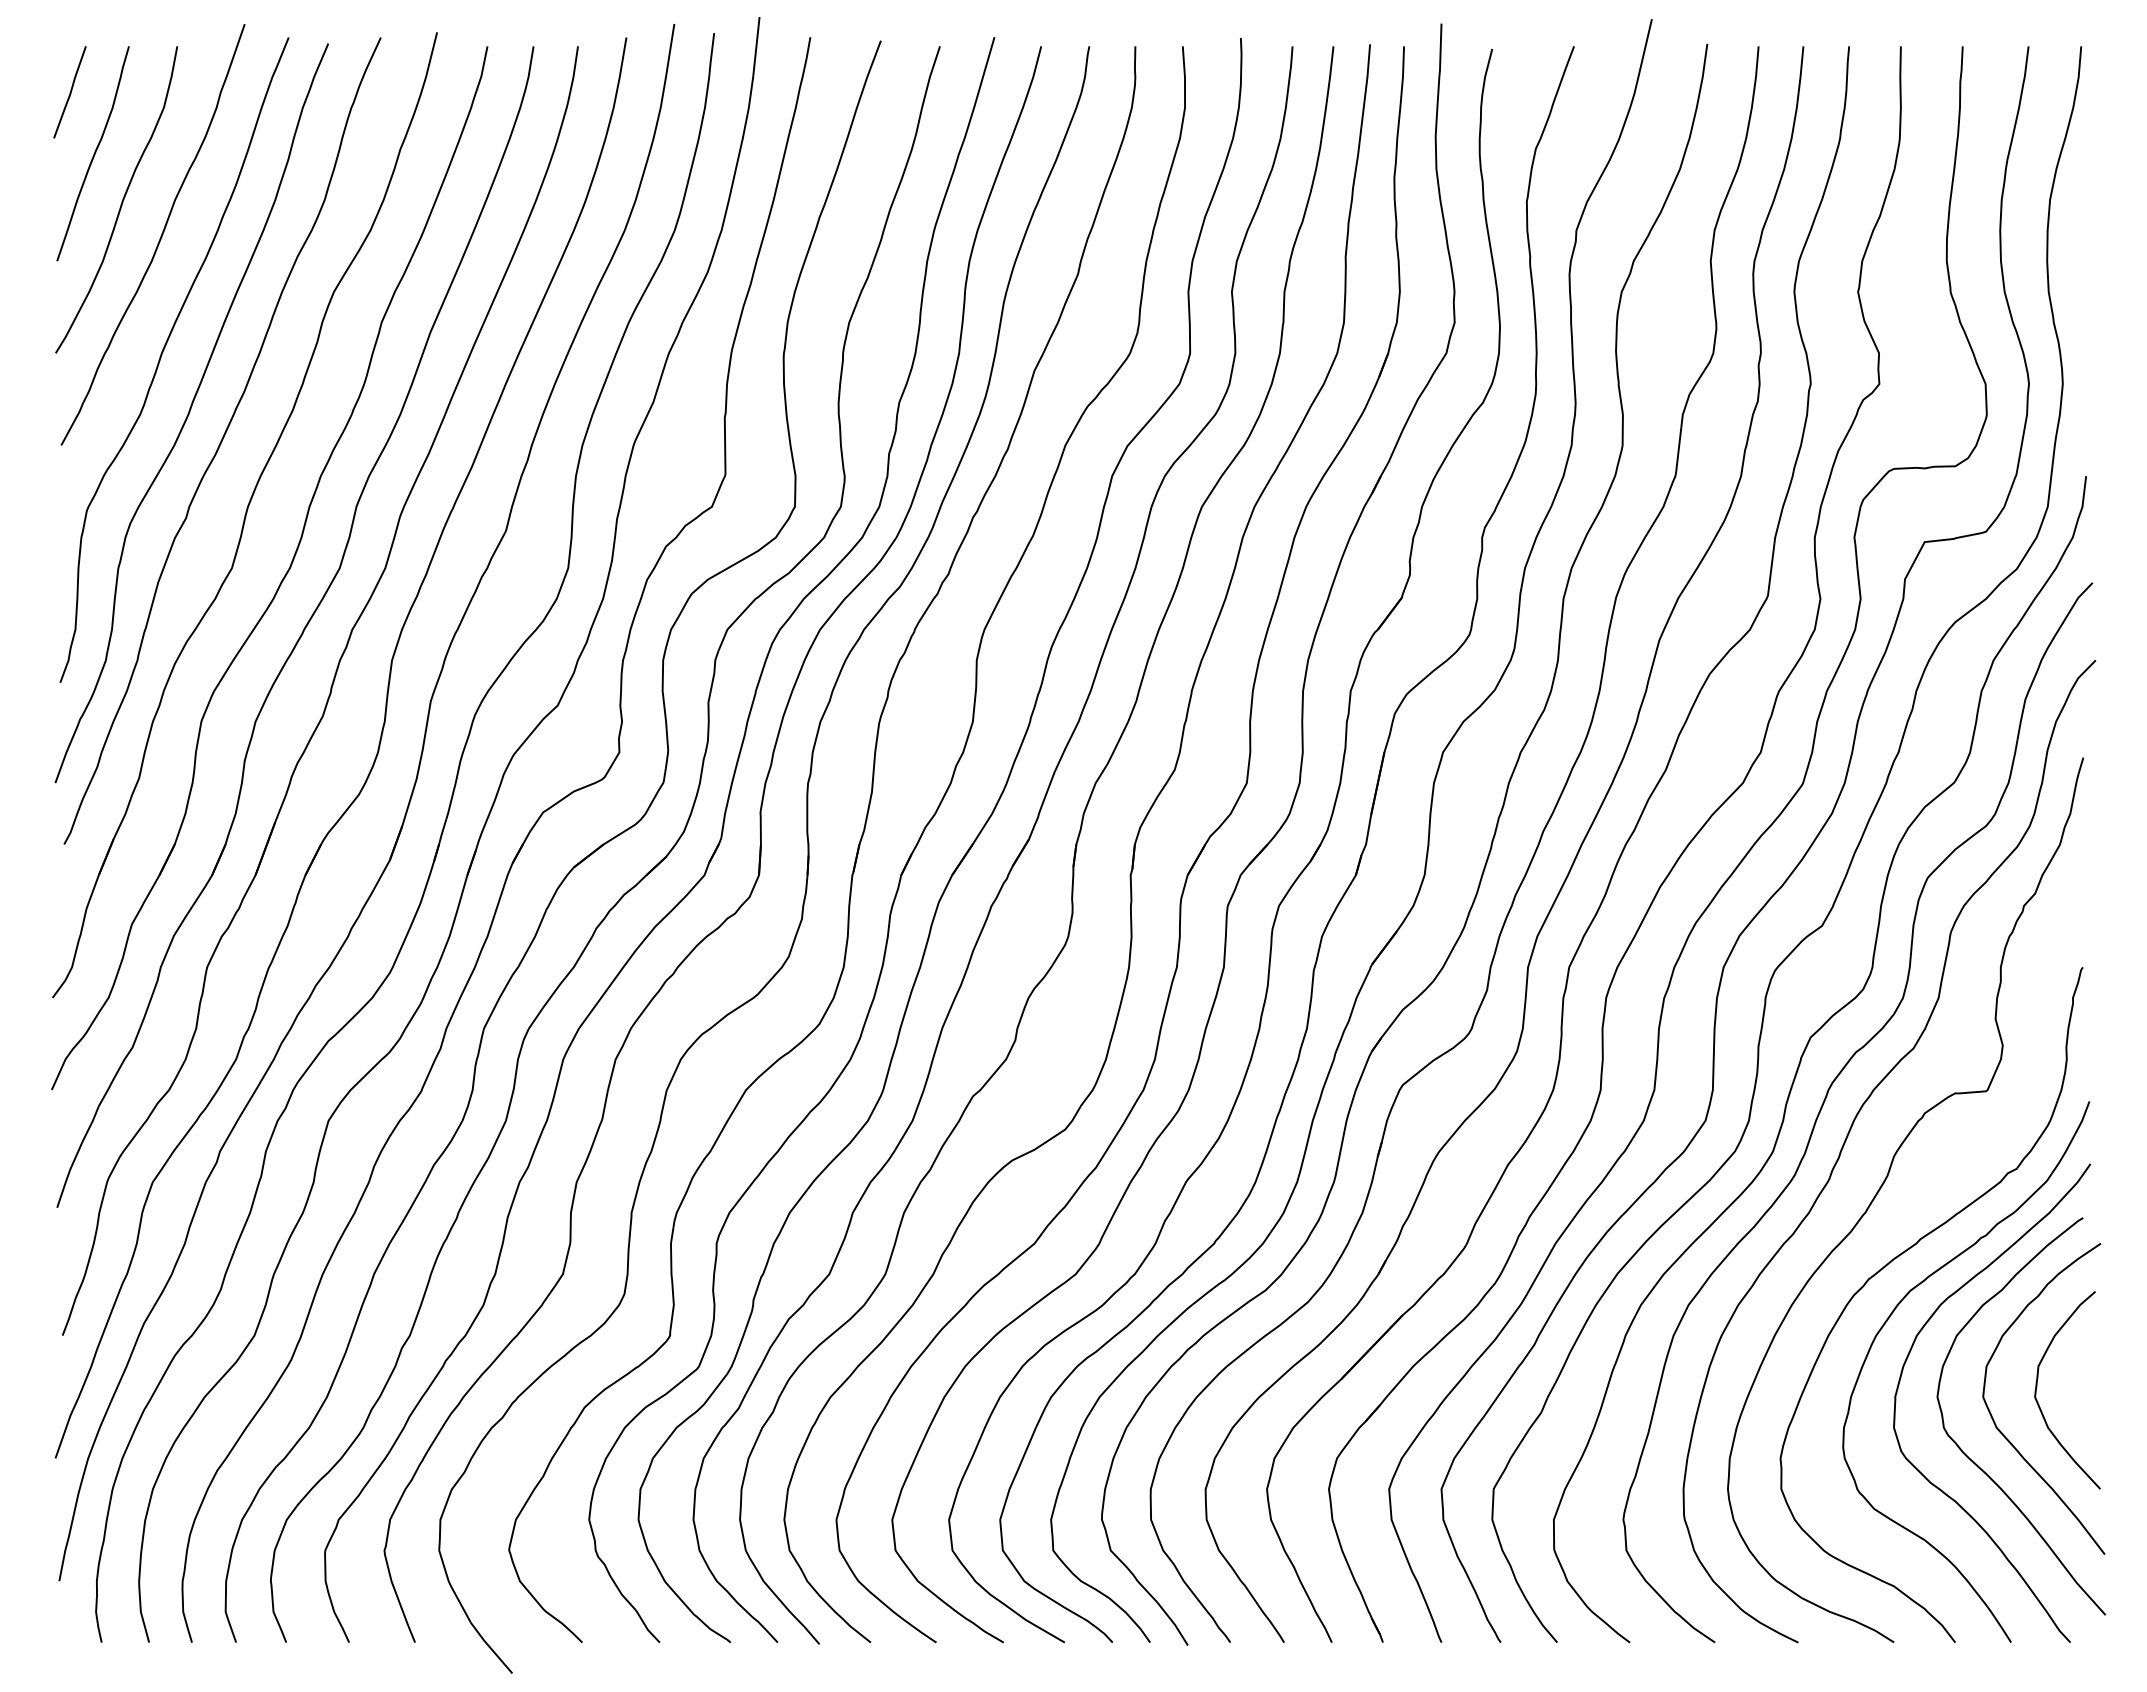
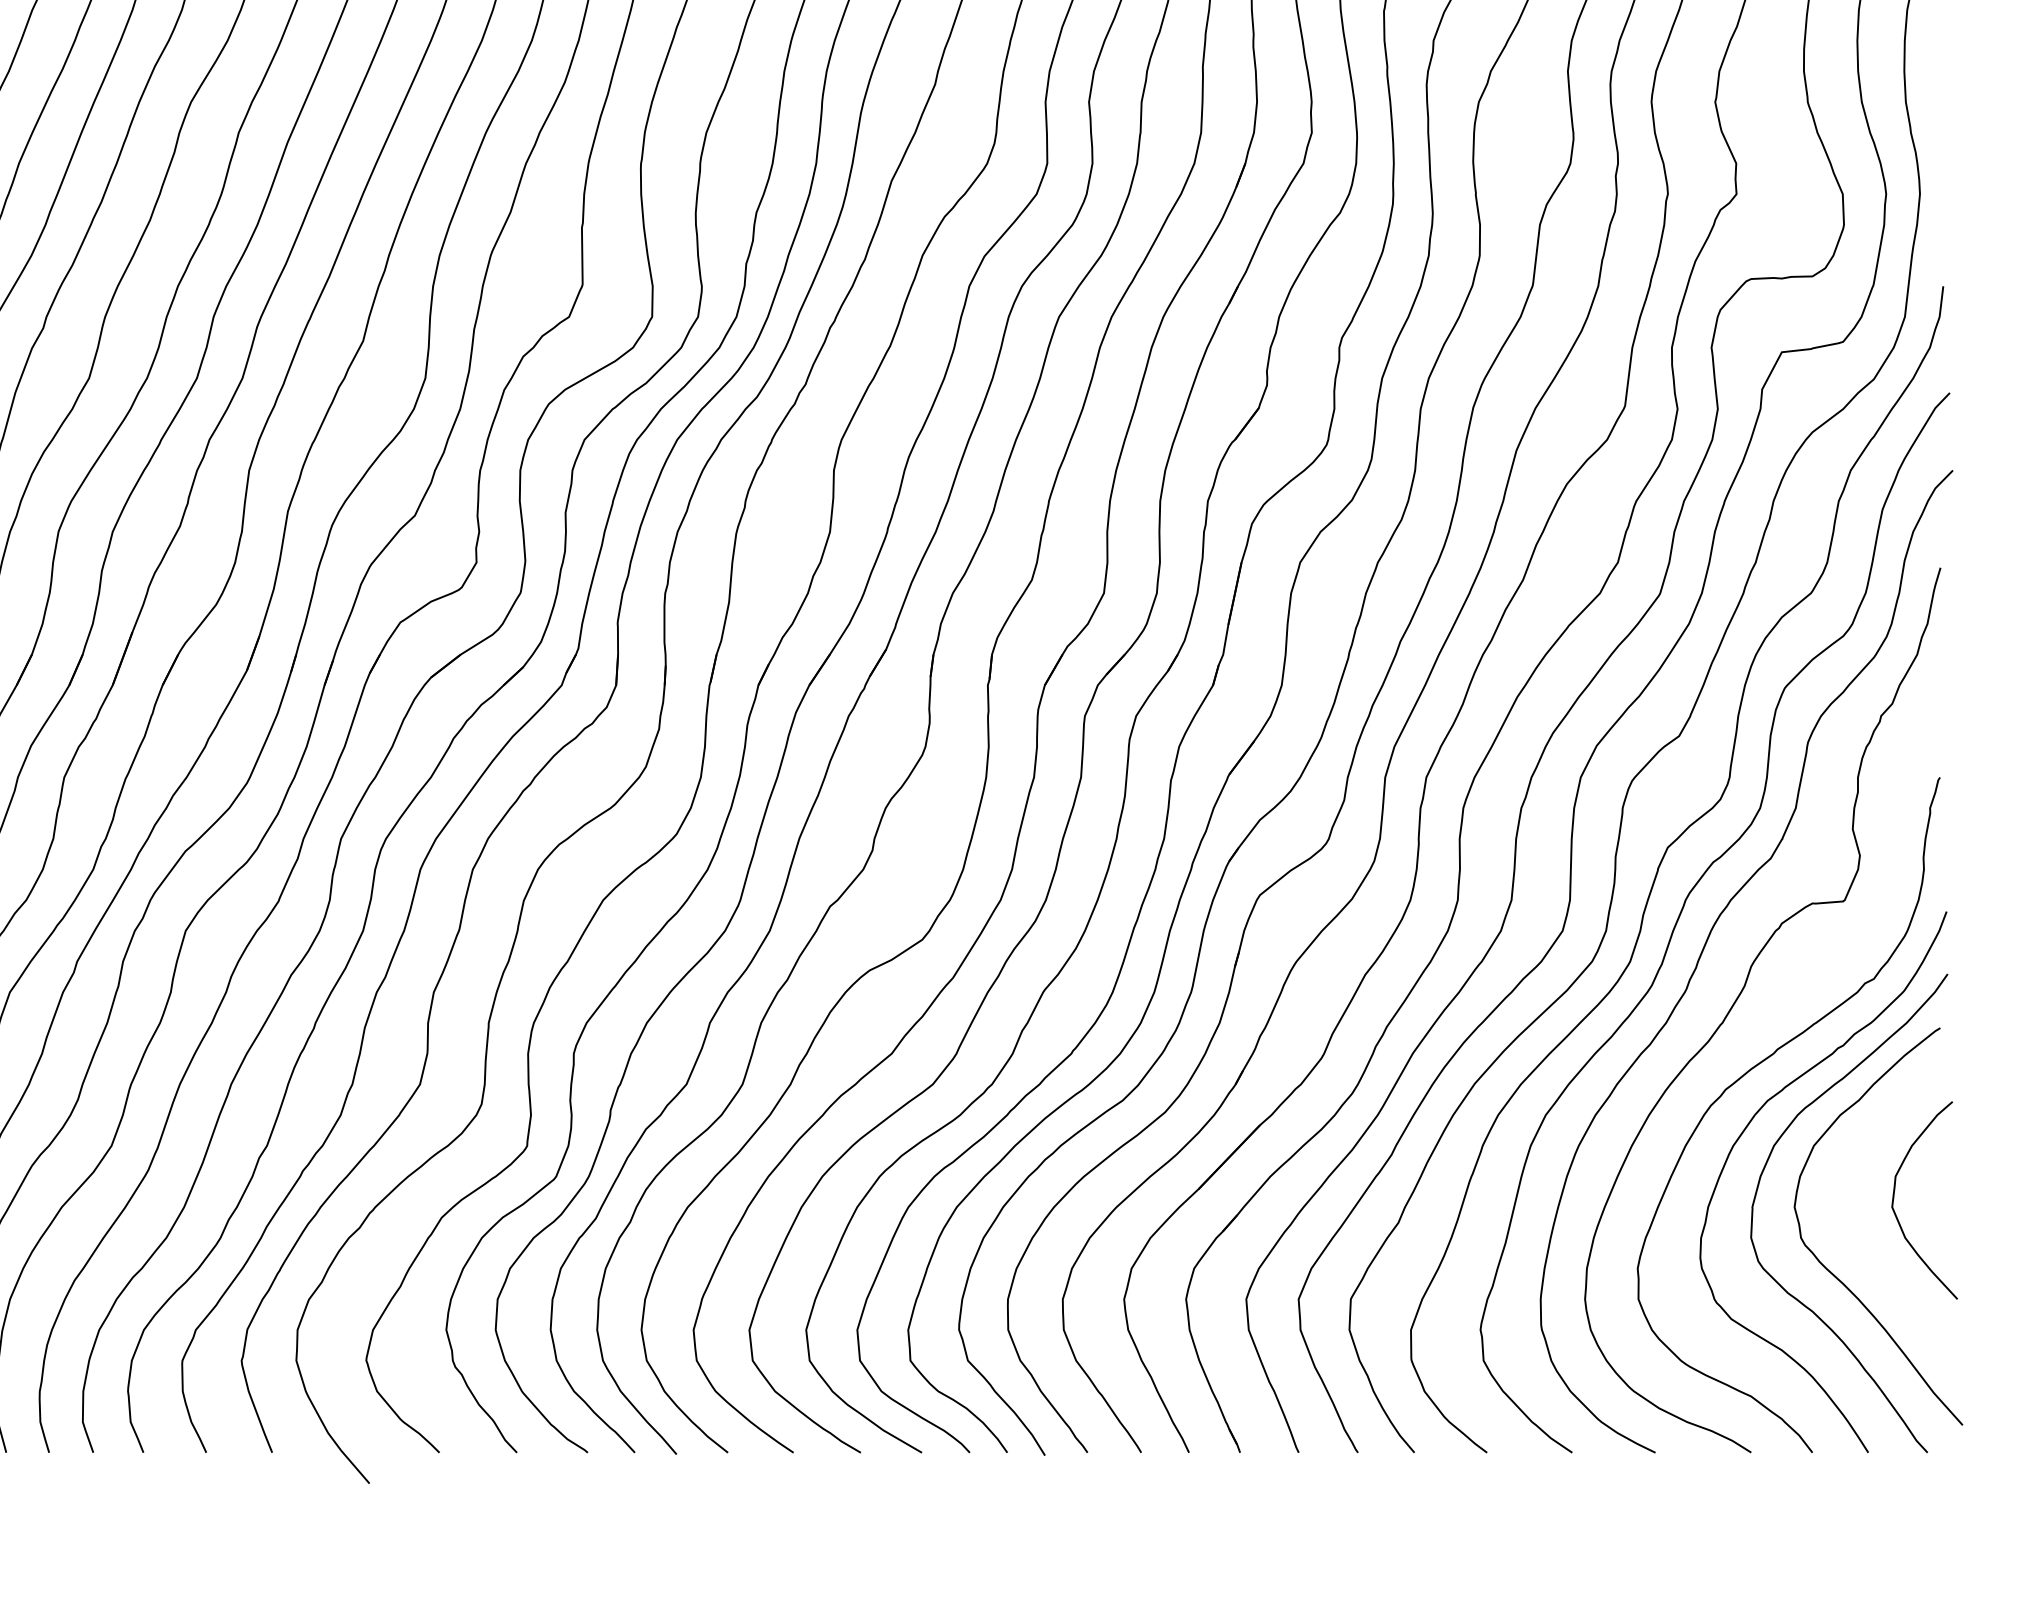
curve: (2004, 1434) -> (1861, 1244), removed

